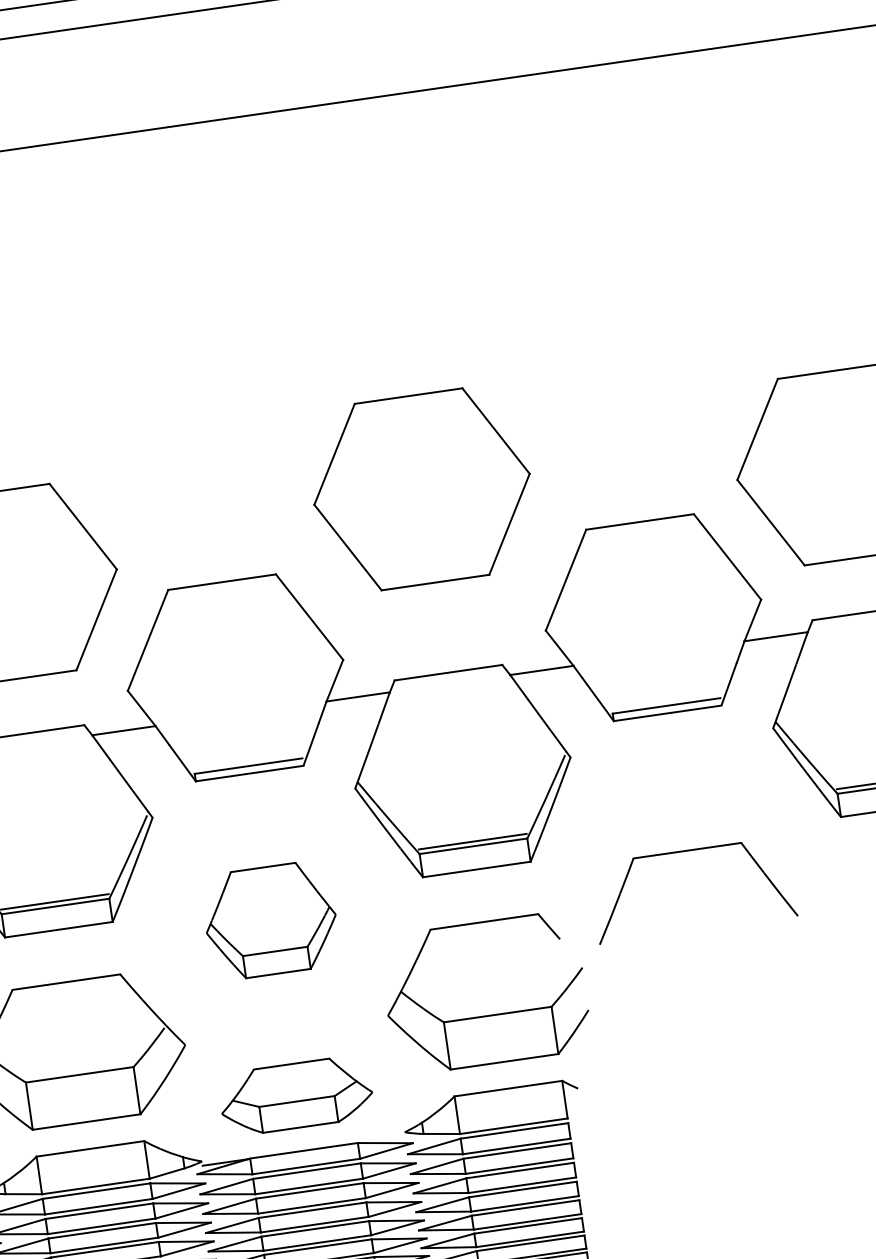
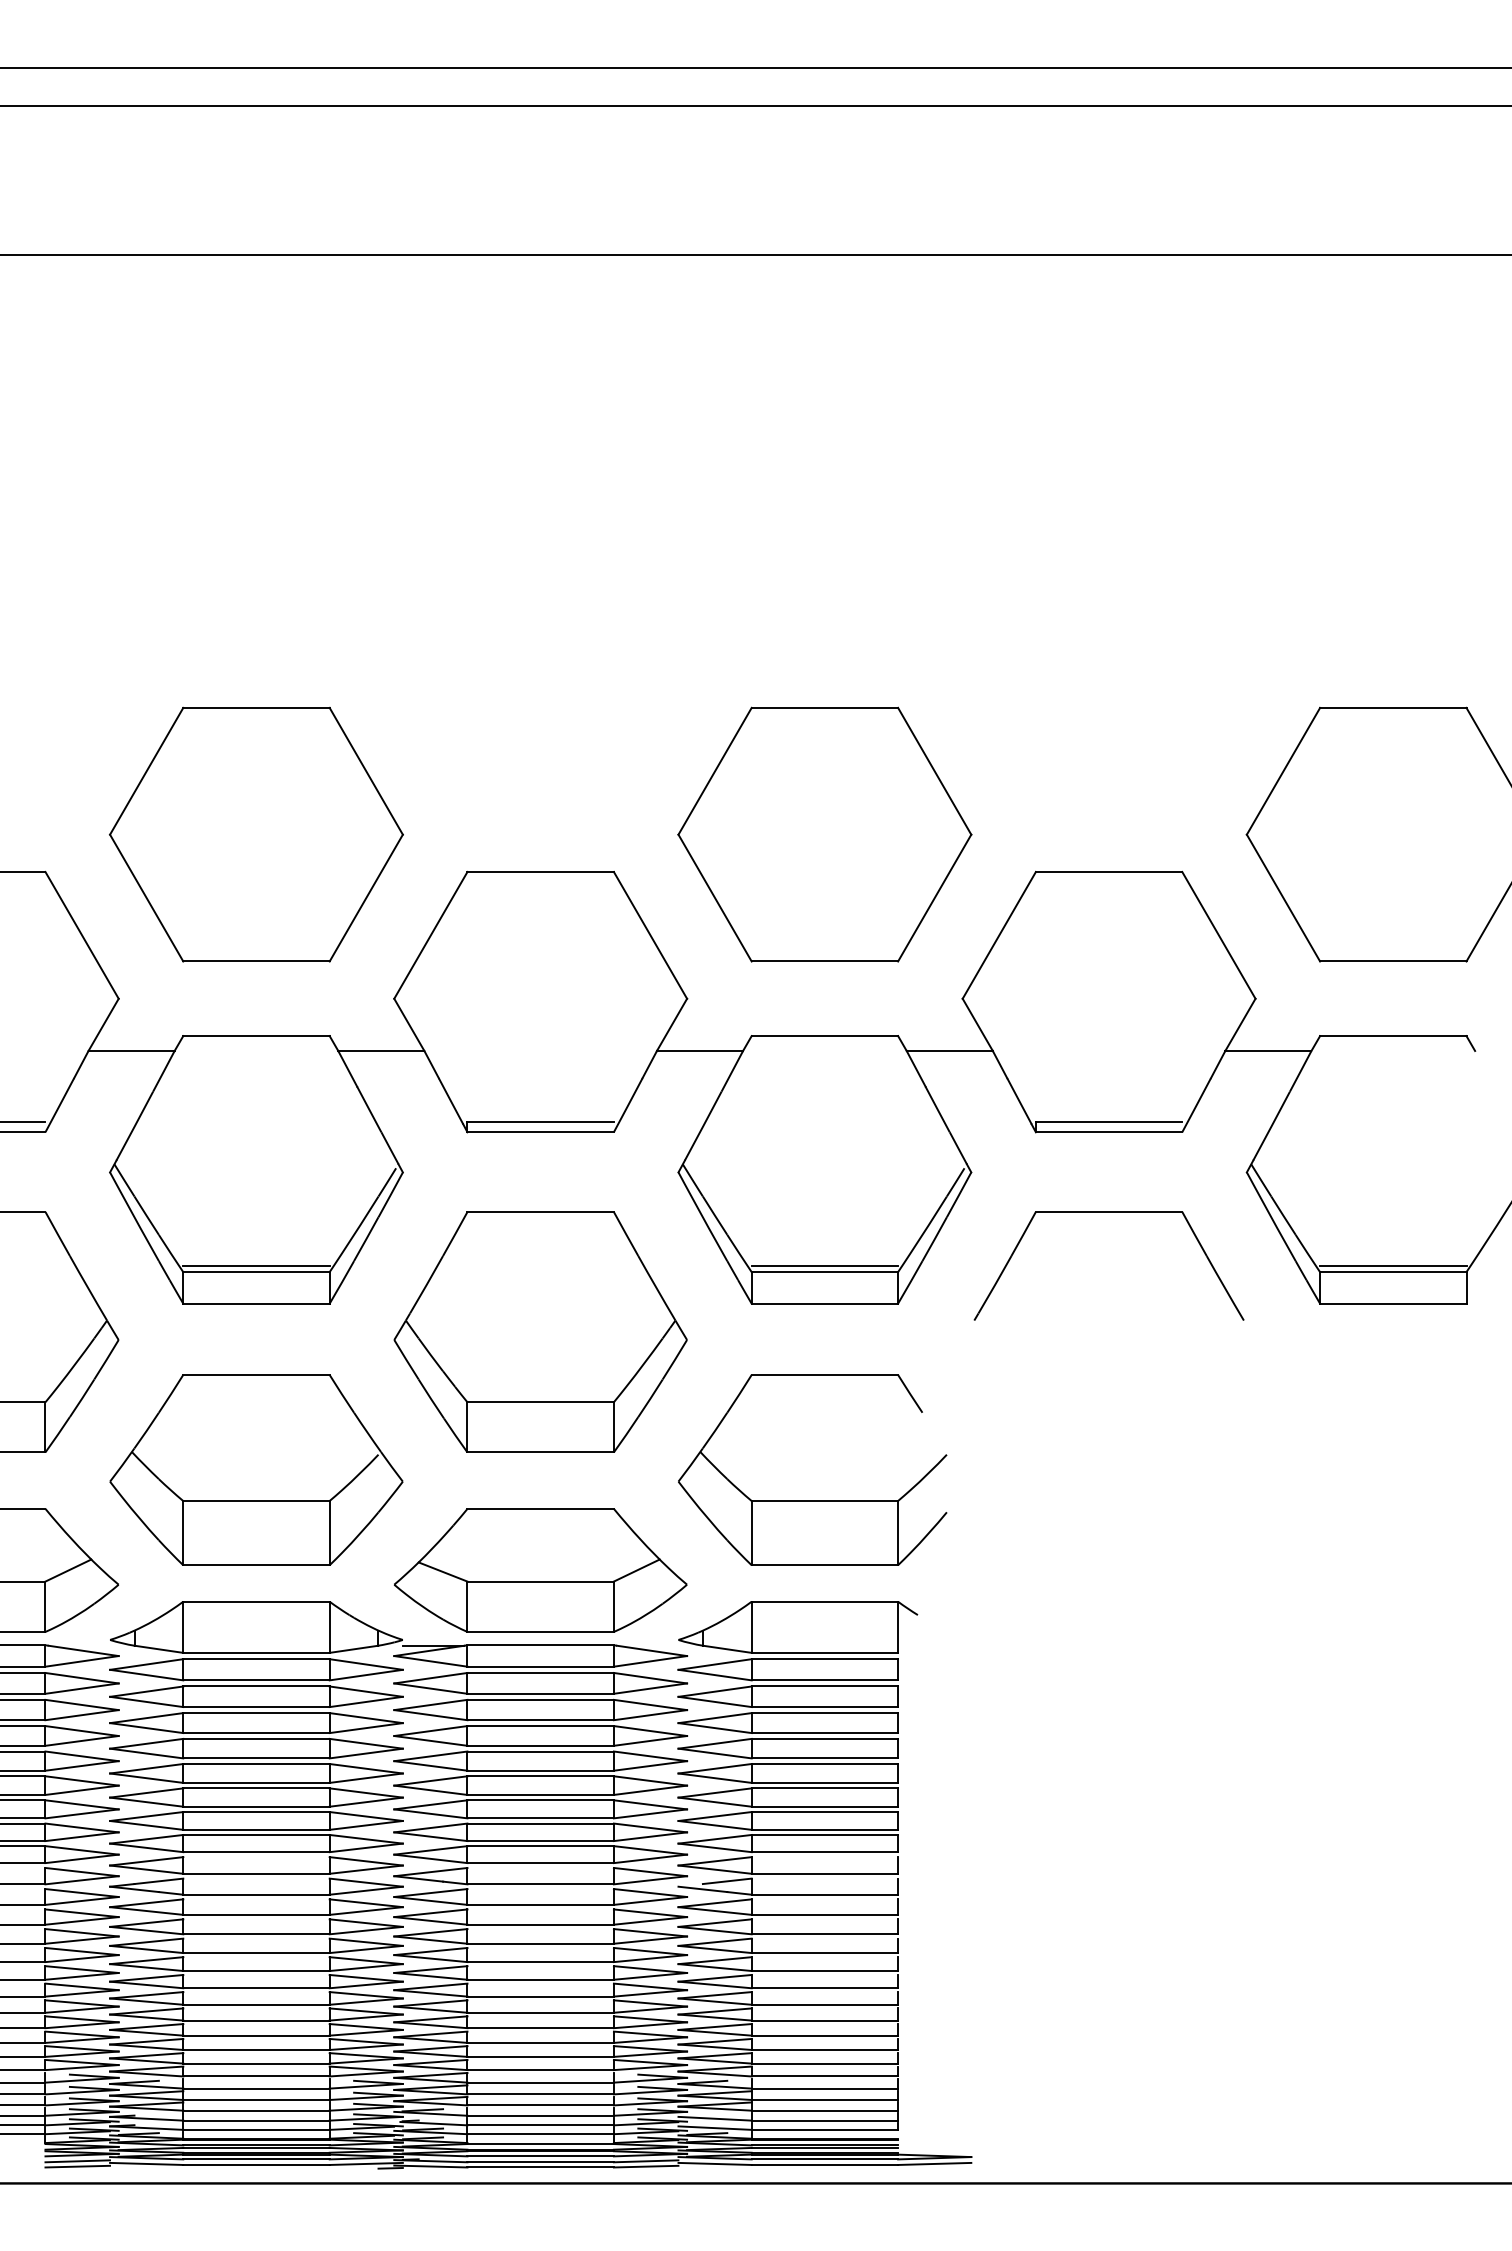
part: (421, 489) -> (824, 834), moved
part: (687, 851) -> (1108, 1212), moved
part: (270, 920) -> (540, 1331), size x1.67
part: (295, 1095) -> (540, 1570), size x1.43

